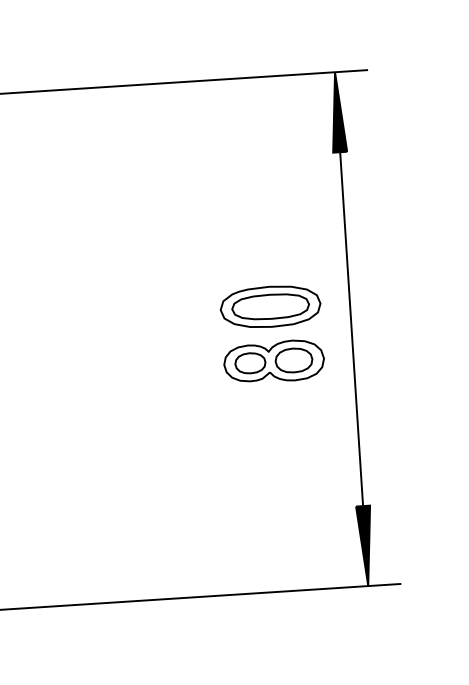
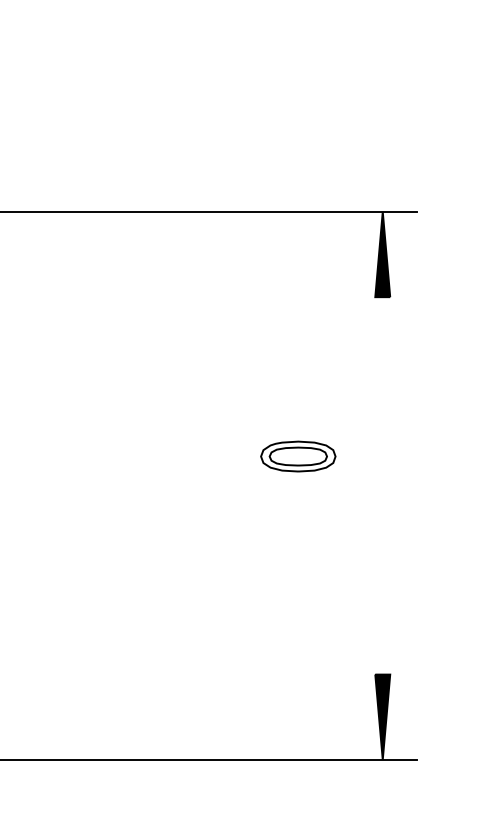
part: (270, 306) -> (298, 456), size x0.7
line: (351, 328) -> (382, 485), removed
part: (274, 362) -> (298, 515), removed

